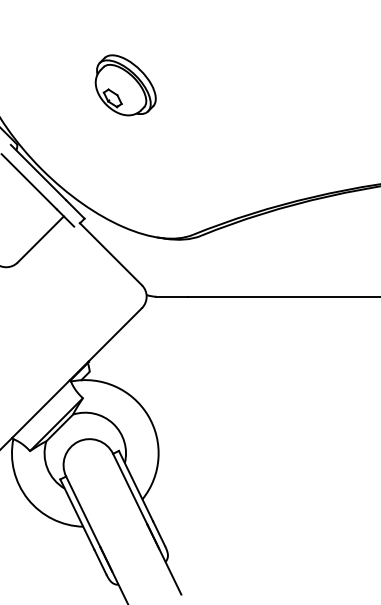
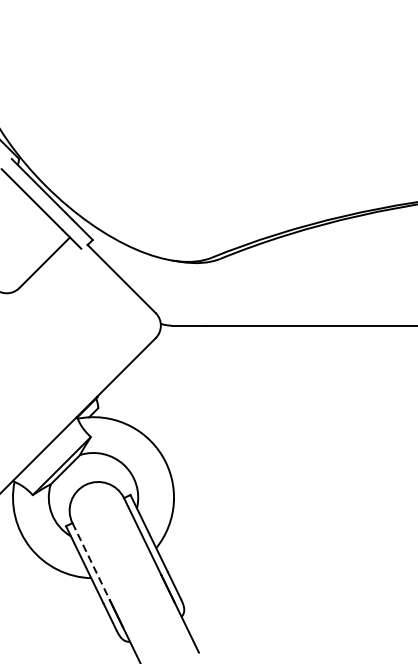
part: (125, 85) -> (137, 93), removed
line: (83, 512) -> (91, 562), solid -> dashed

